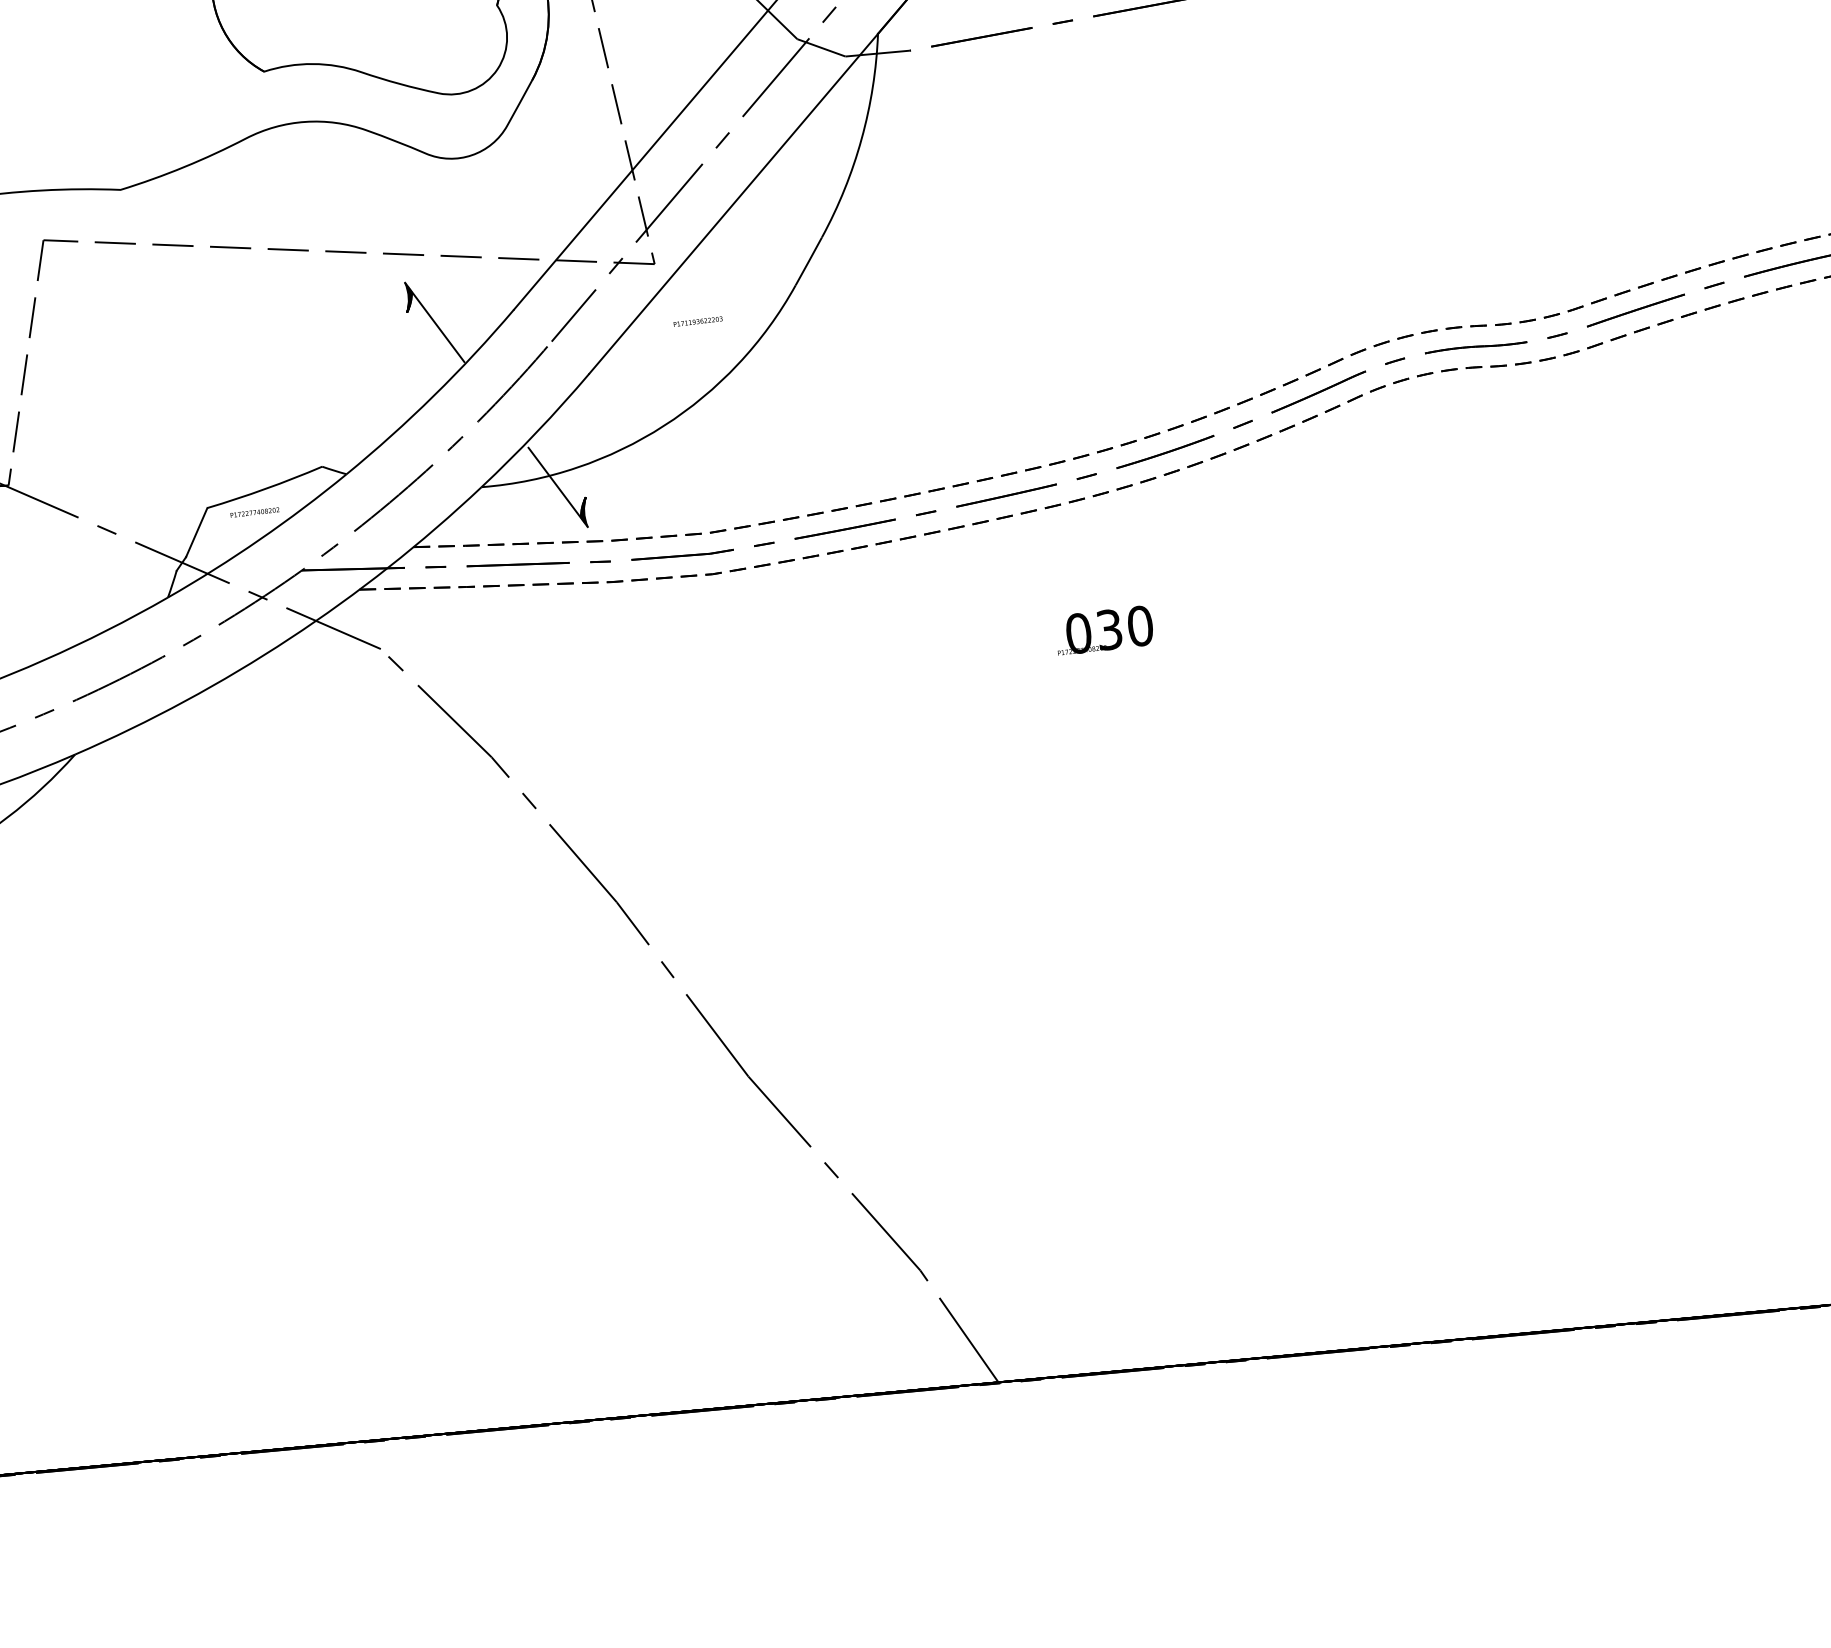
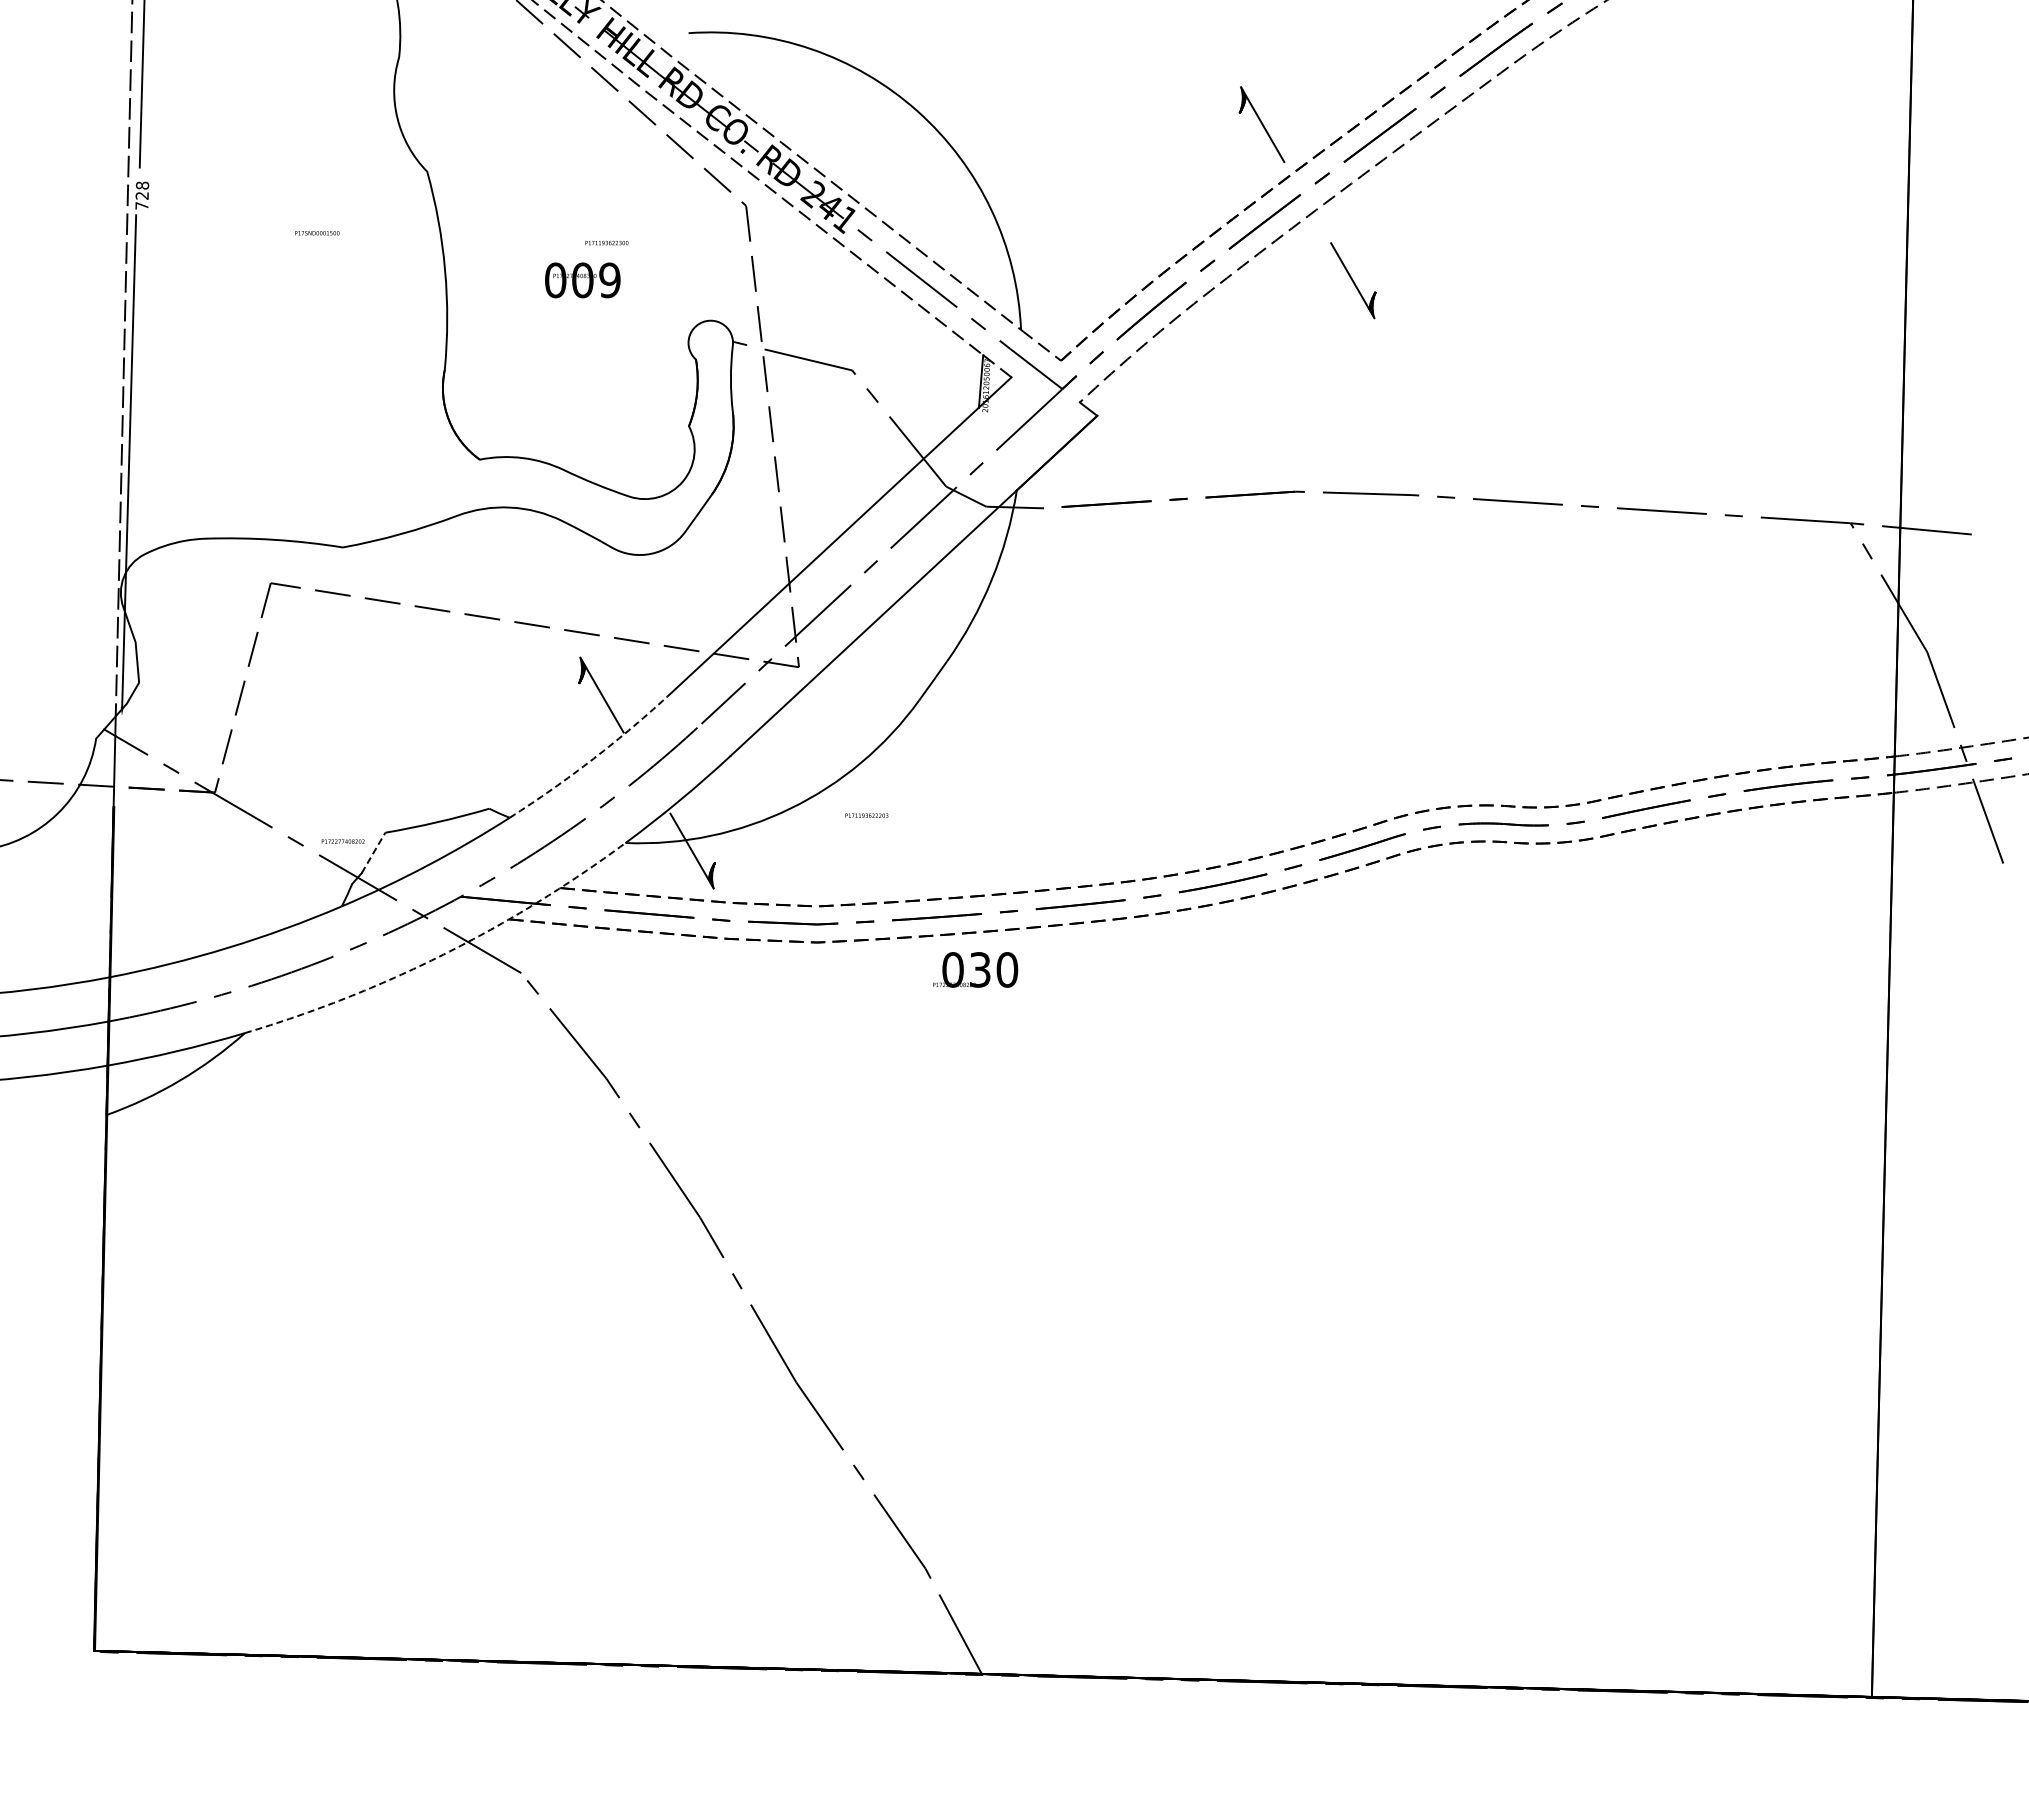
text: (697, 321) -> (866, 815), moved
arc: (433, 395) -> (593, 758), solid -> dashed
text: (254, 512) -> (342, 841), moved
line: (196, 532) -> (373, 852), solid -> dashed
text: (1104, 629) -> (975, 969), moved
arc: (289, 638) -> (443, 954), solid -> dashed

